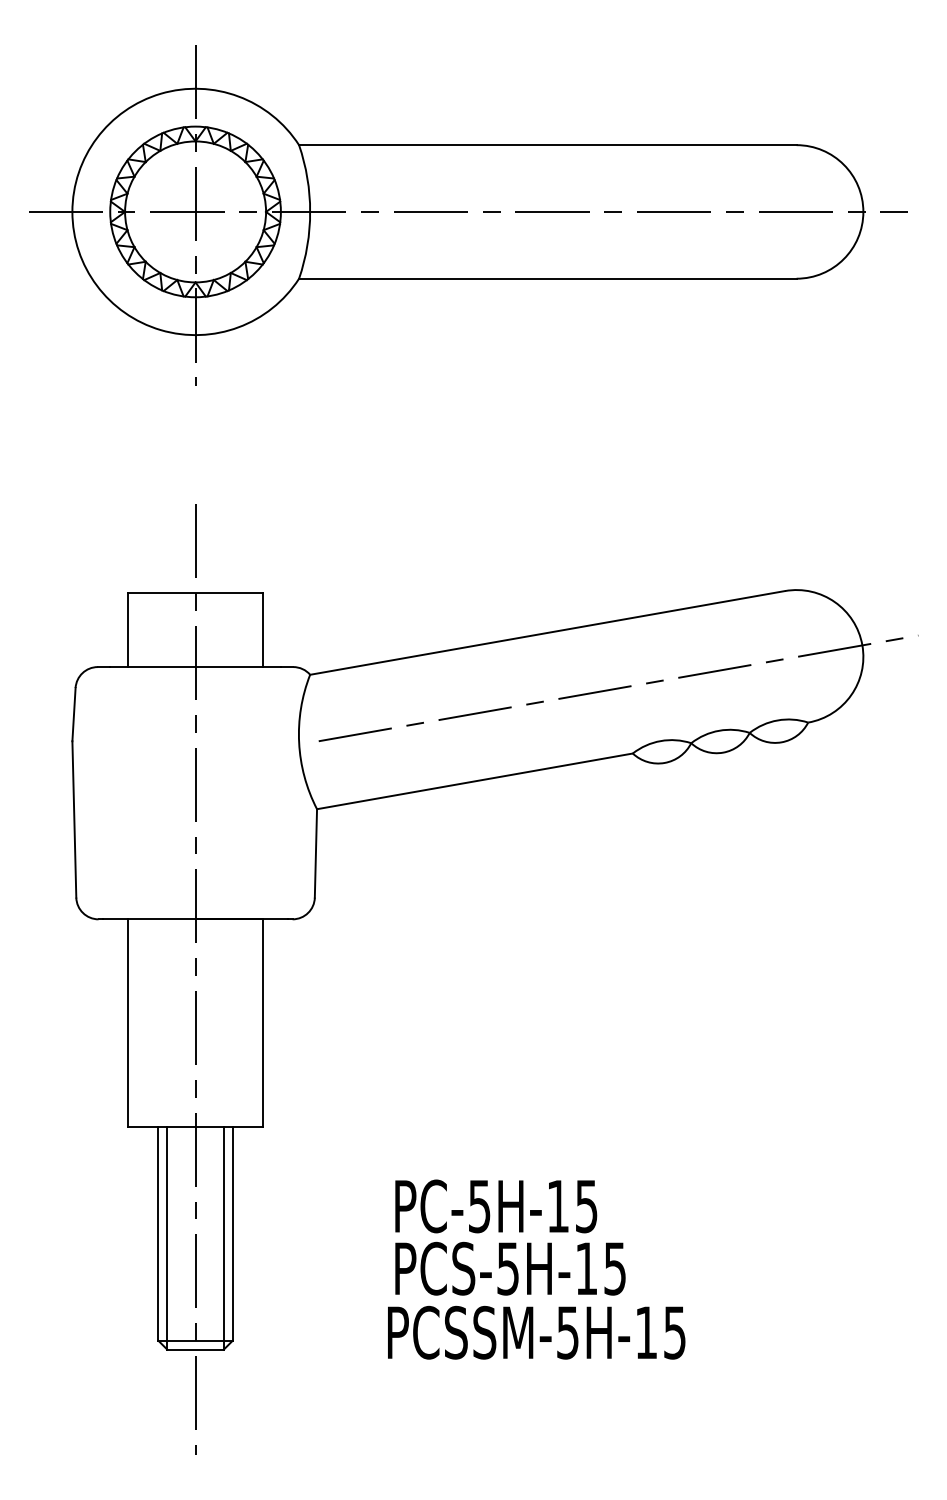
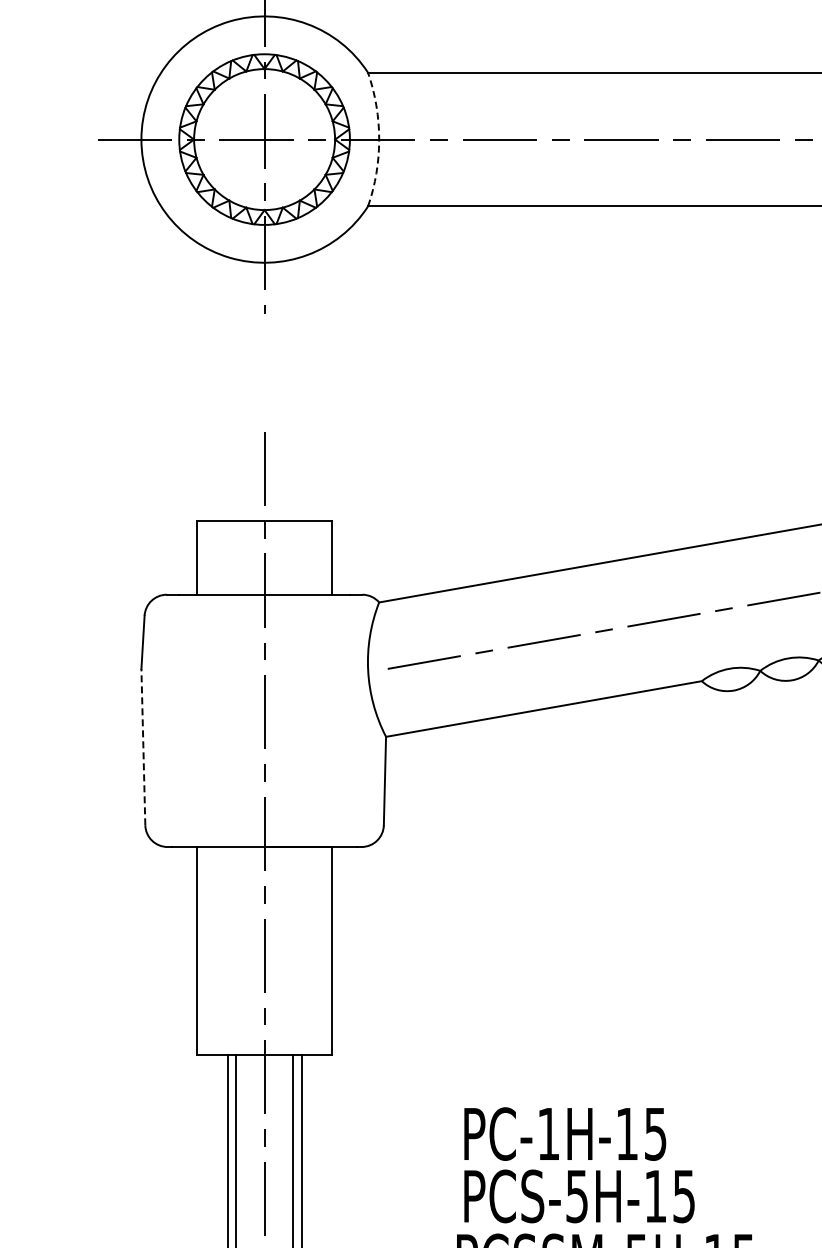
arc: (310, 211) -> (379, 139), solid -> dashed
line: (74, 818) -> (143, 746), solid -> dashed
text: (479, 1206) -> (548, 1134), PC-5H-15 -> PC-1H-15

